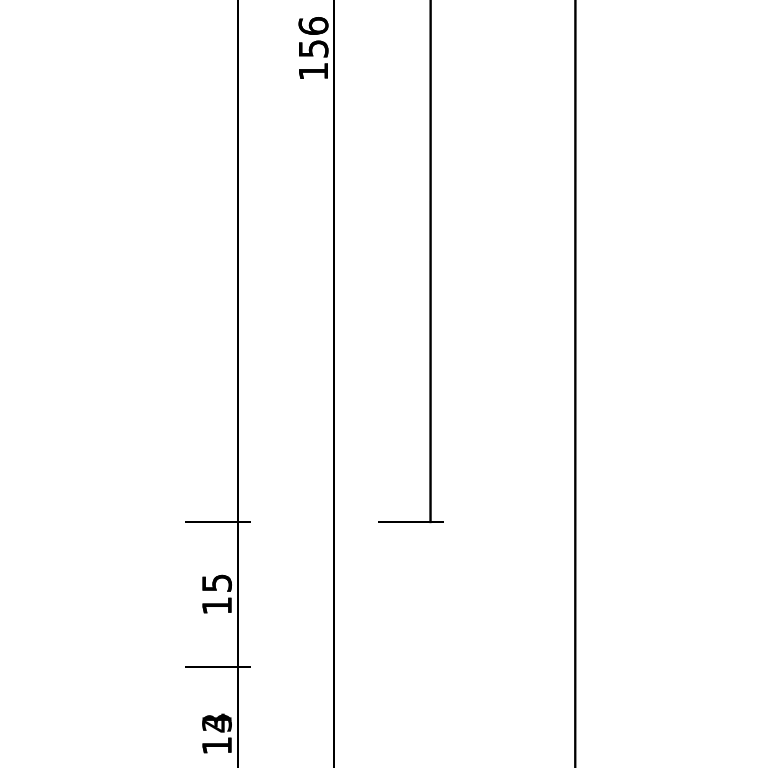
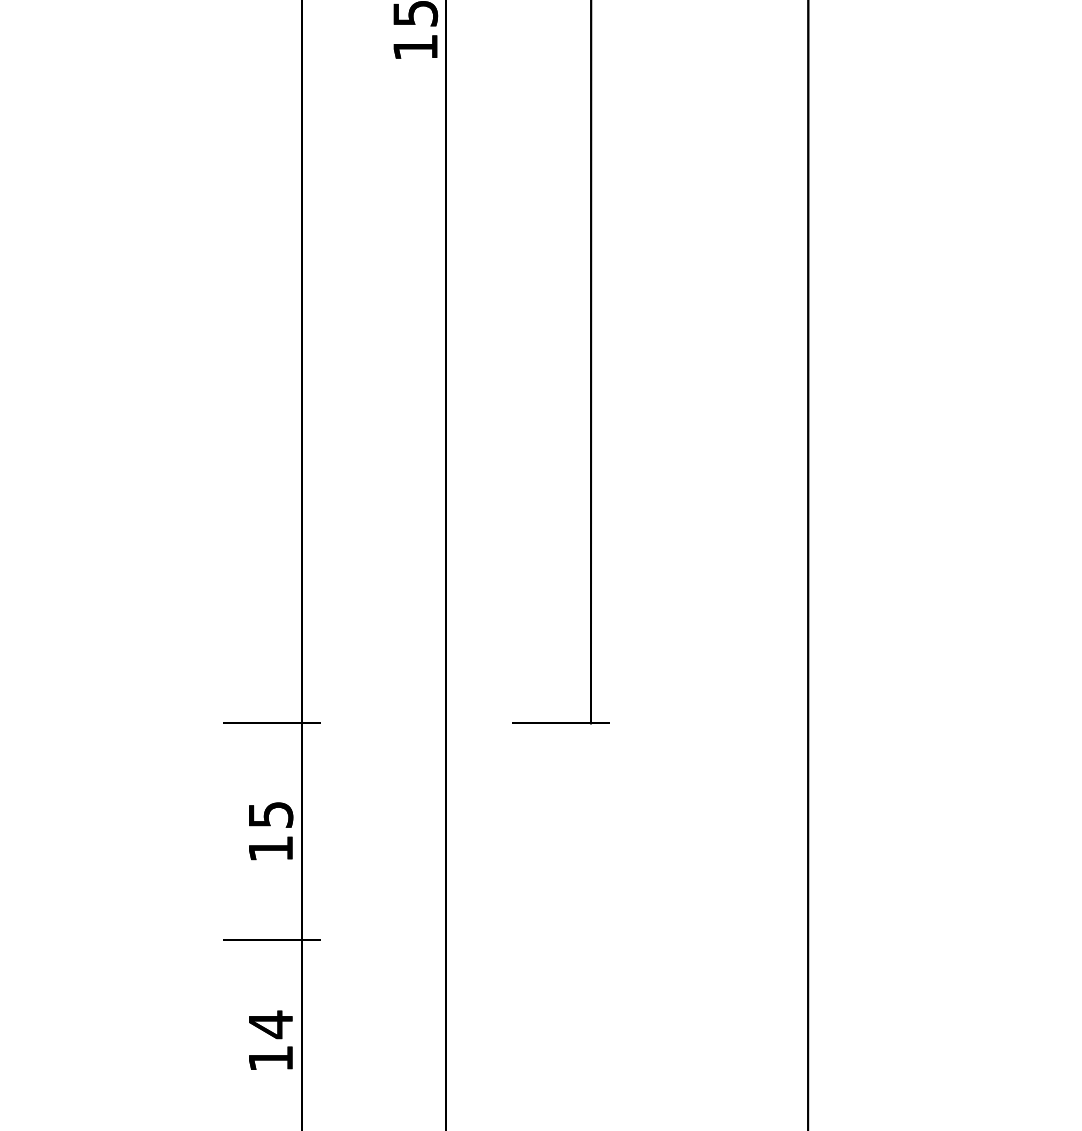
text: (216, 722) -> (270, 1023), 13 -> 14

